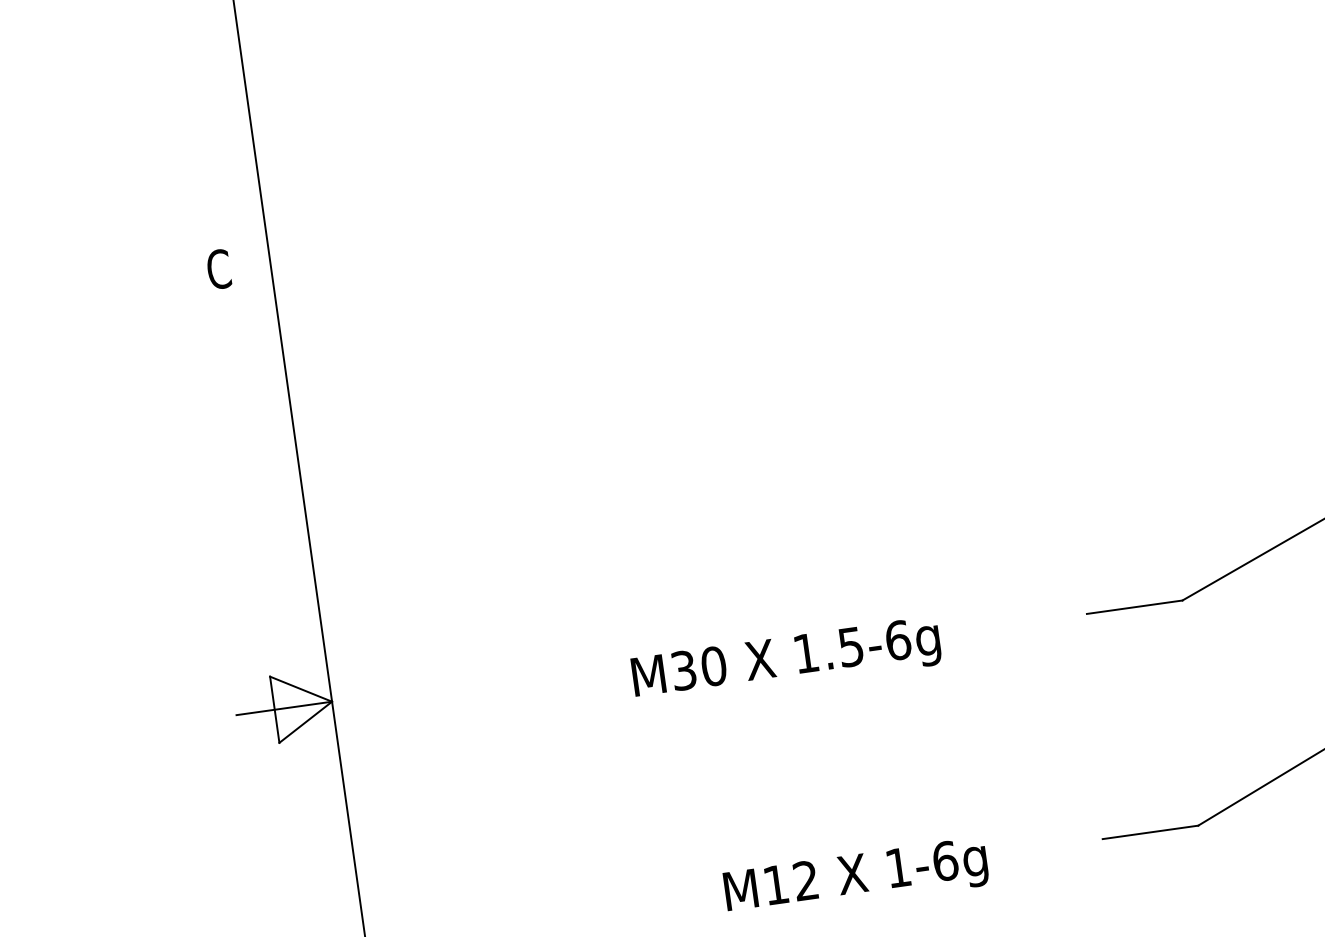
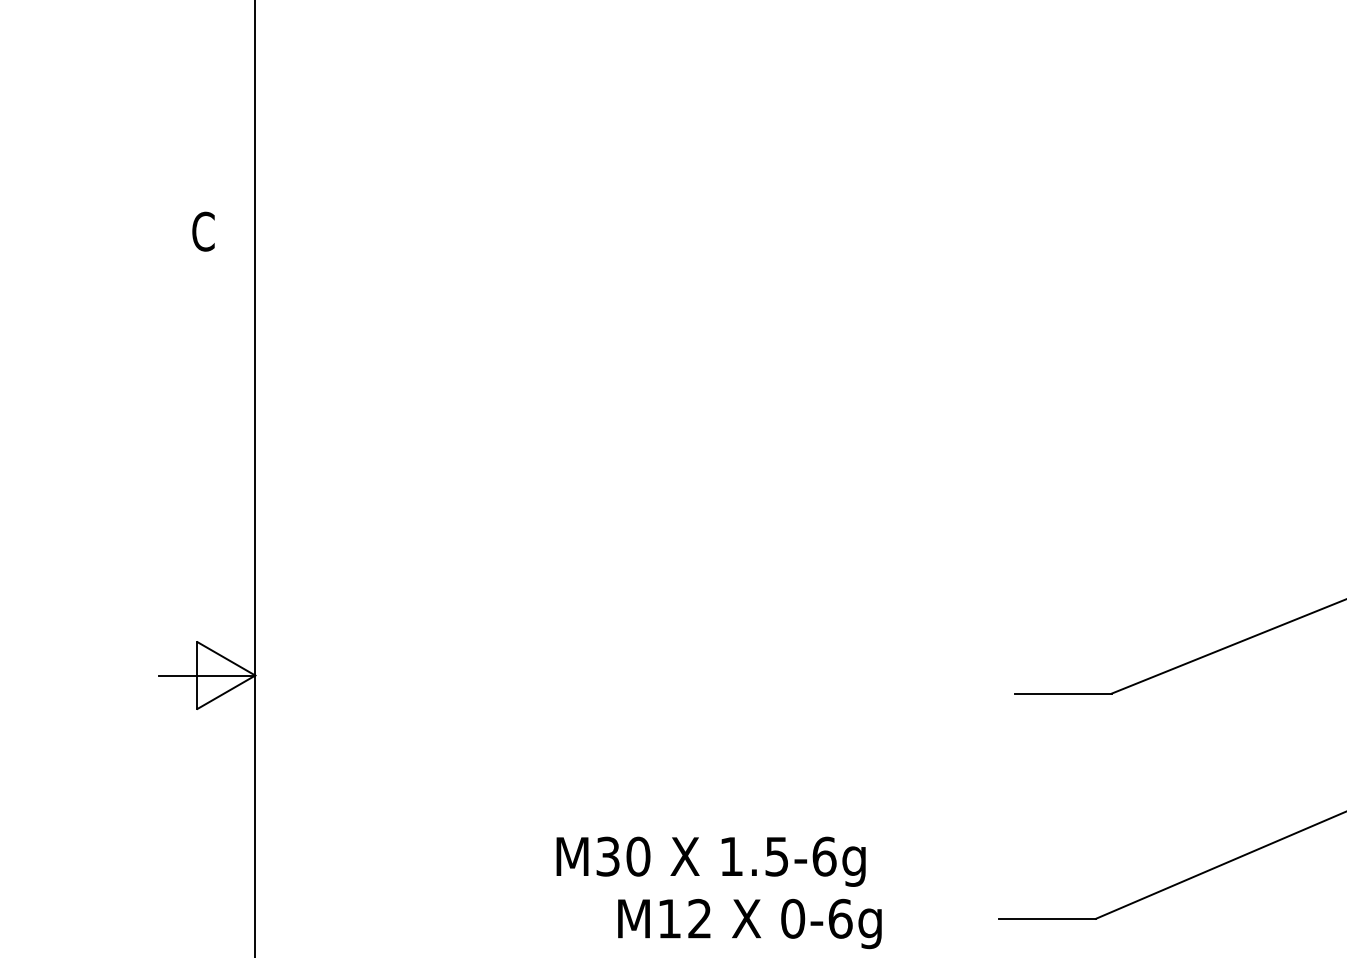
text: (785, 661) -> (710, 861), moved
text: (898, 867) -> (793, 918), 1-6g -> 0-6g

